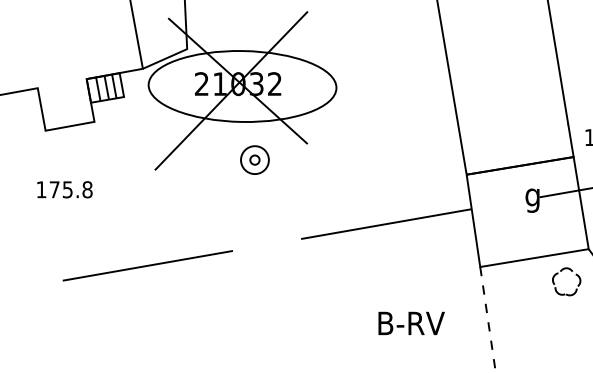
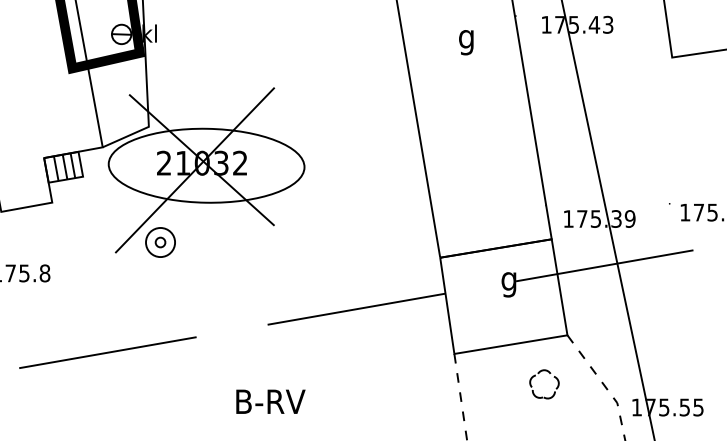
part: (254, 160) -> (160, 242), moved
part: (575, 275) -> (553, 377), moved
text: (411, 323) -> (270, 401), moved

